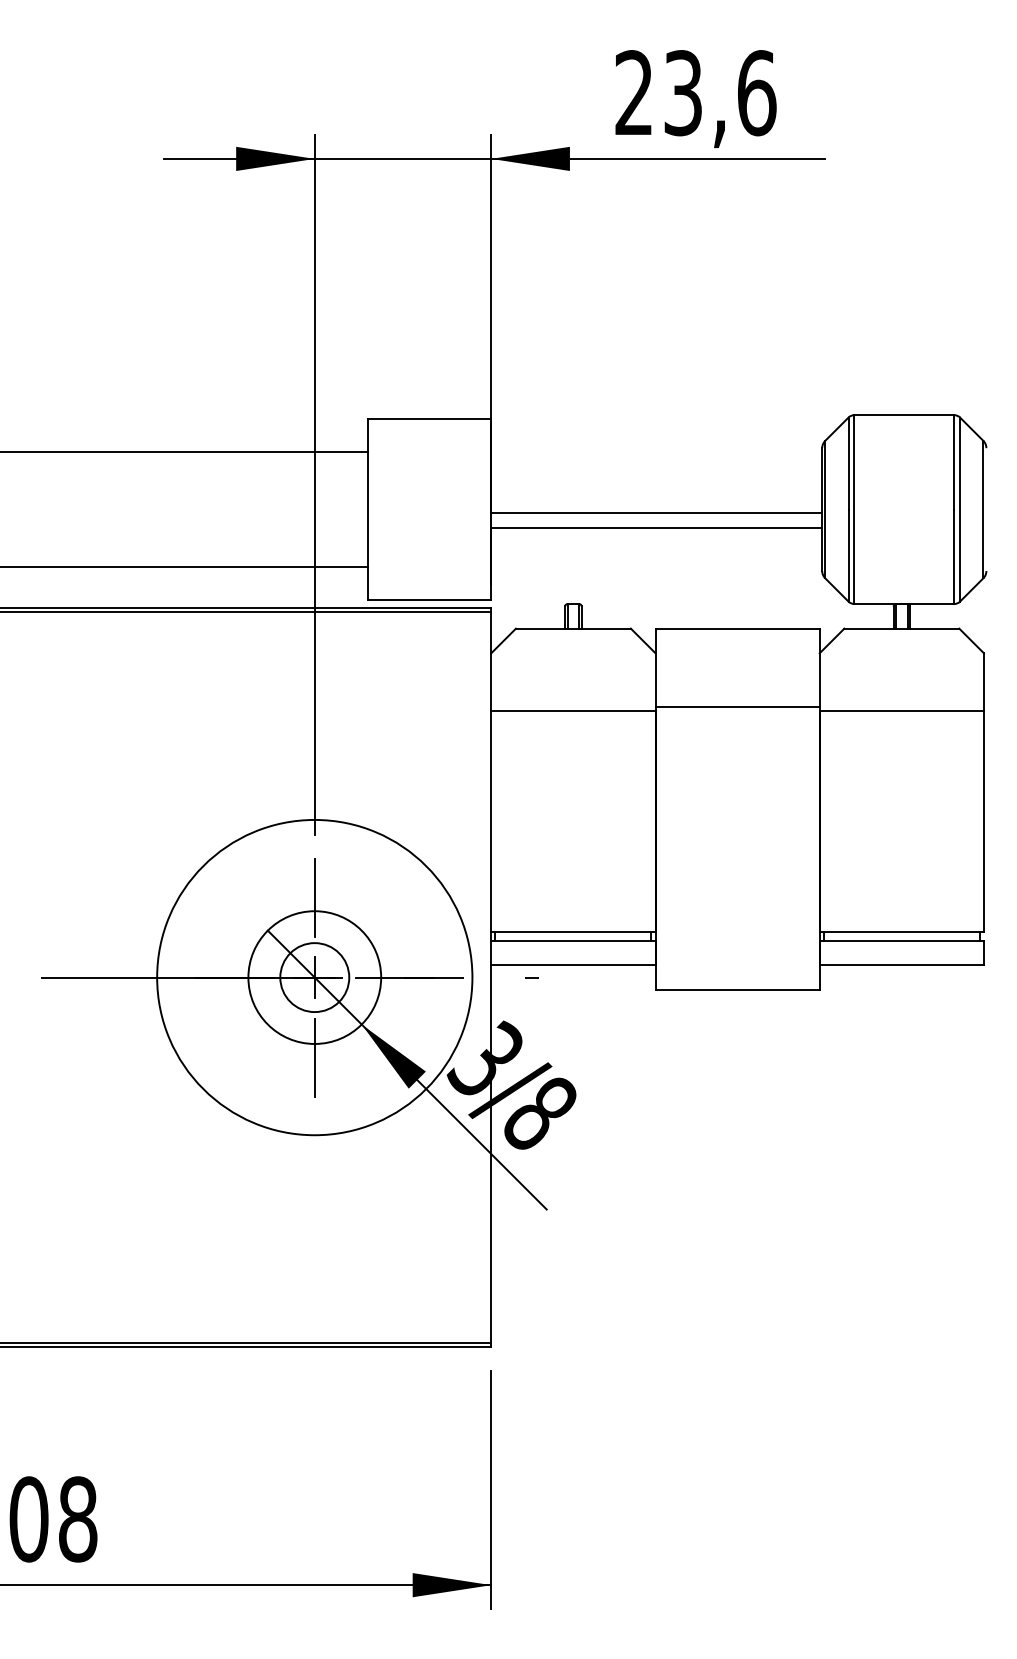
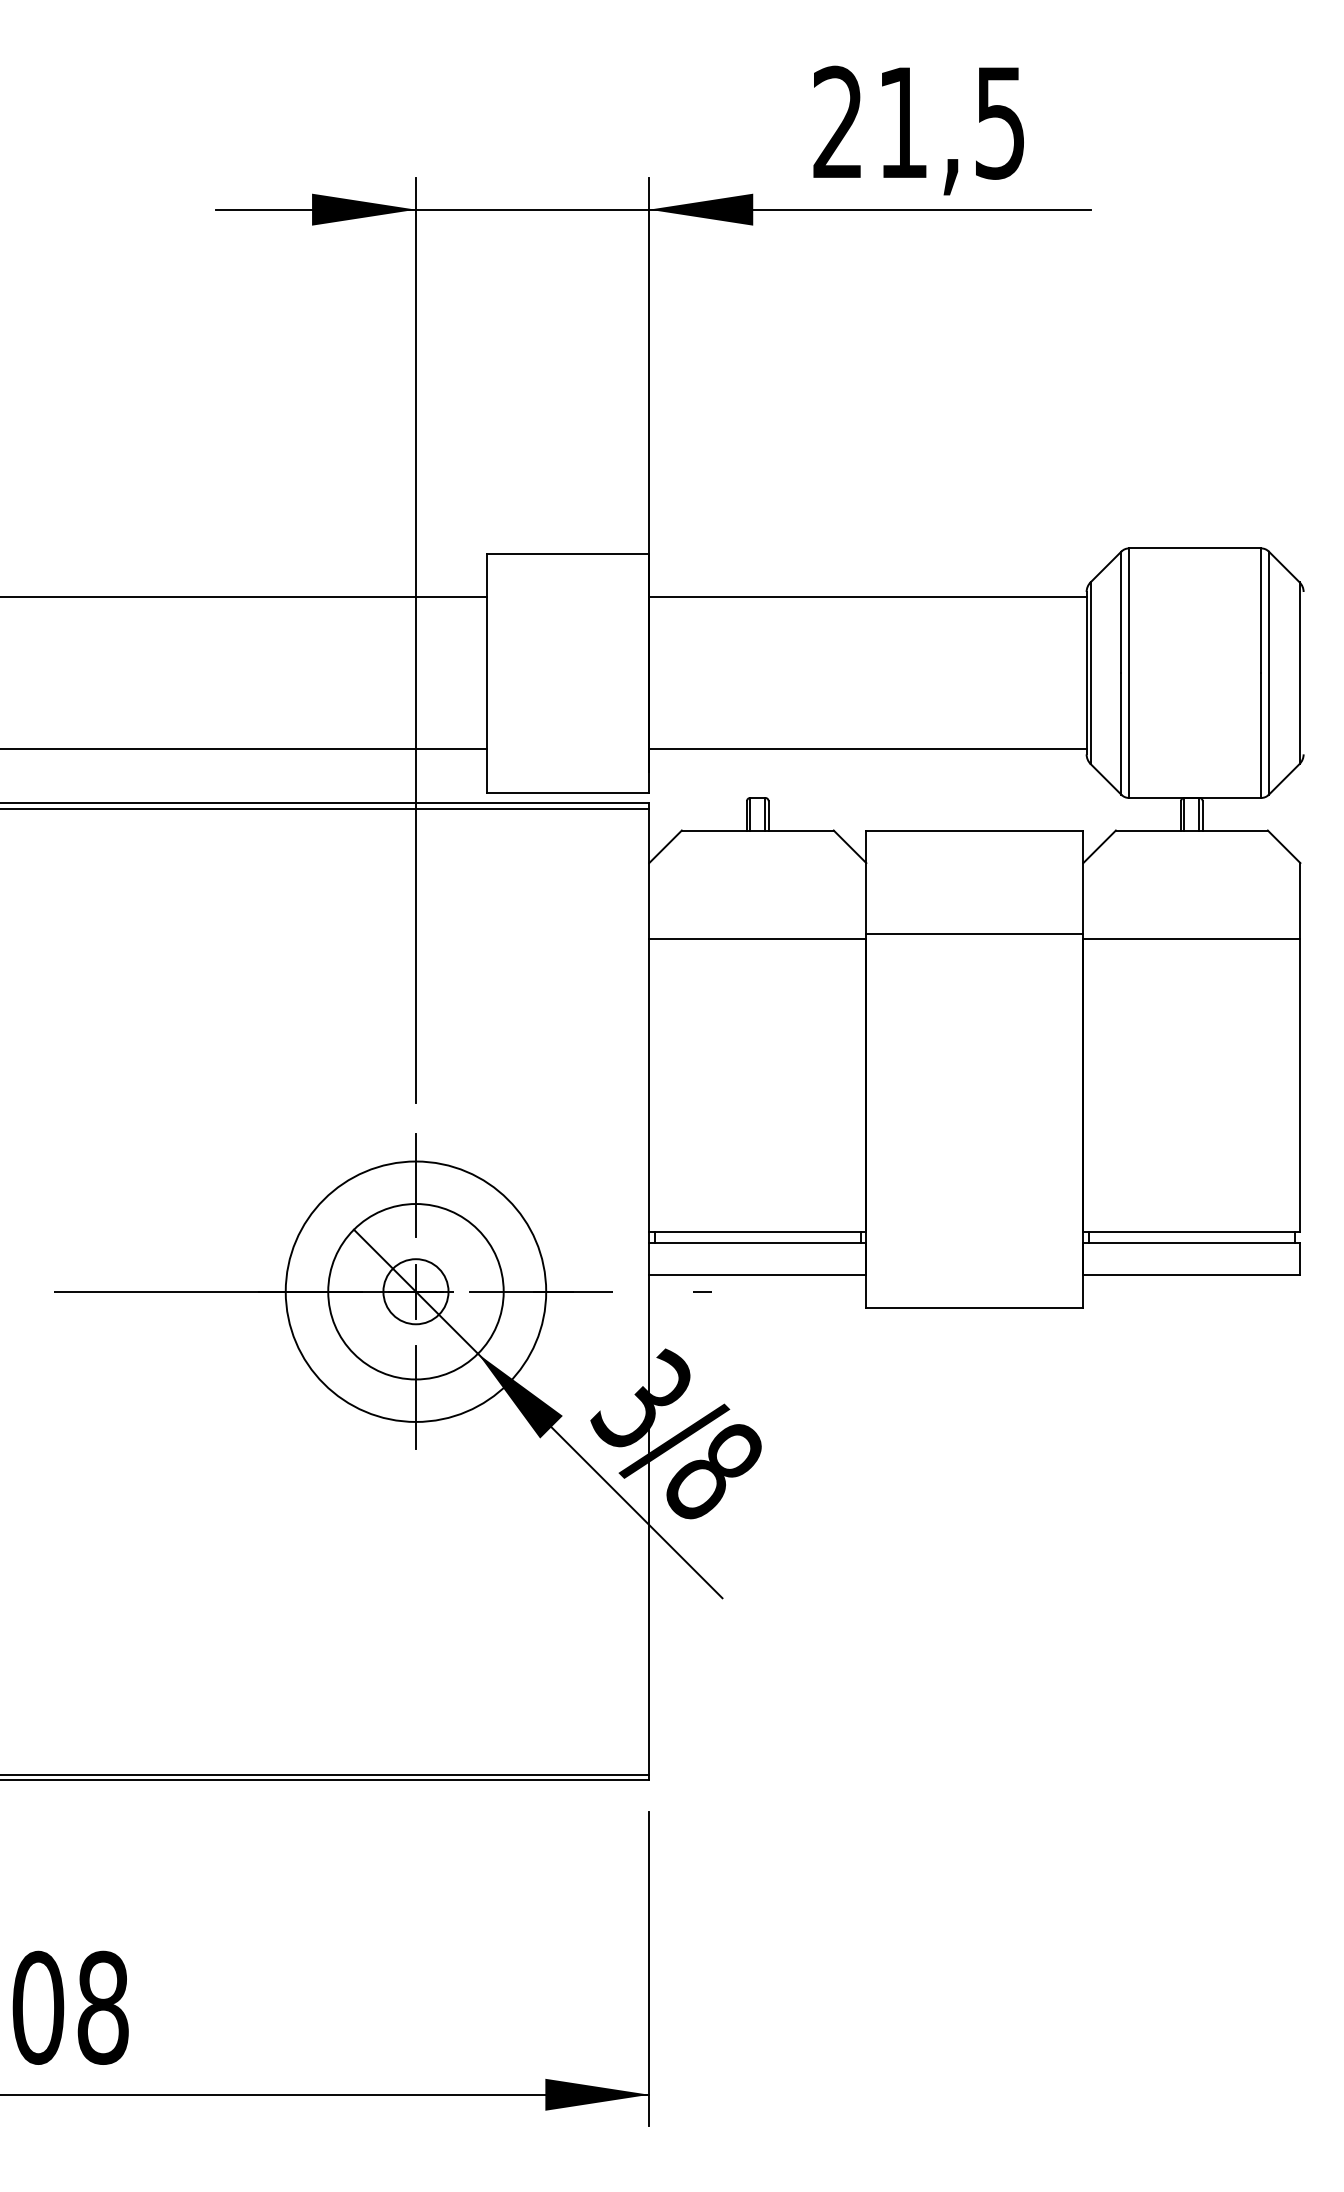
text: (720, 92) -> (952, 122), 23,6 -> 21,5
line: (656, 513) -> (867, 597), moved
line: (656, 528) -> (867, 749), moved
circle: (314, 977) -> (415, 1291), size x0.62
circle: (314, 977) -> (415, 1291), size x0.71

